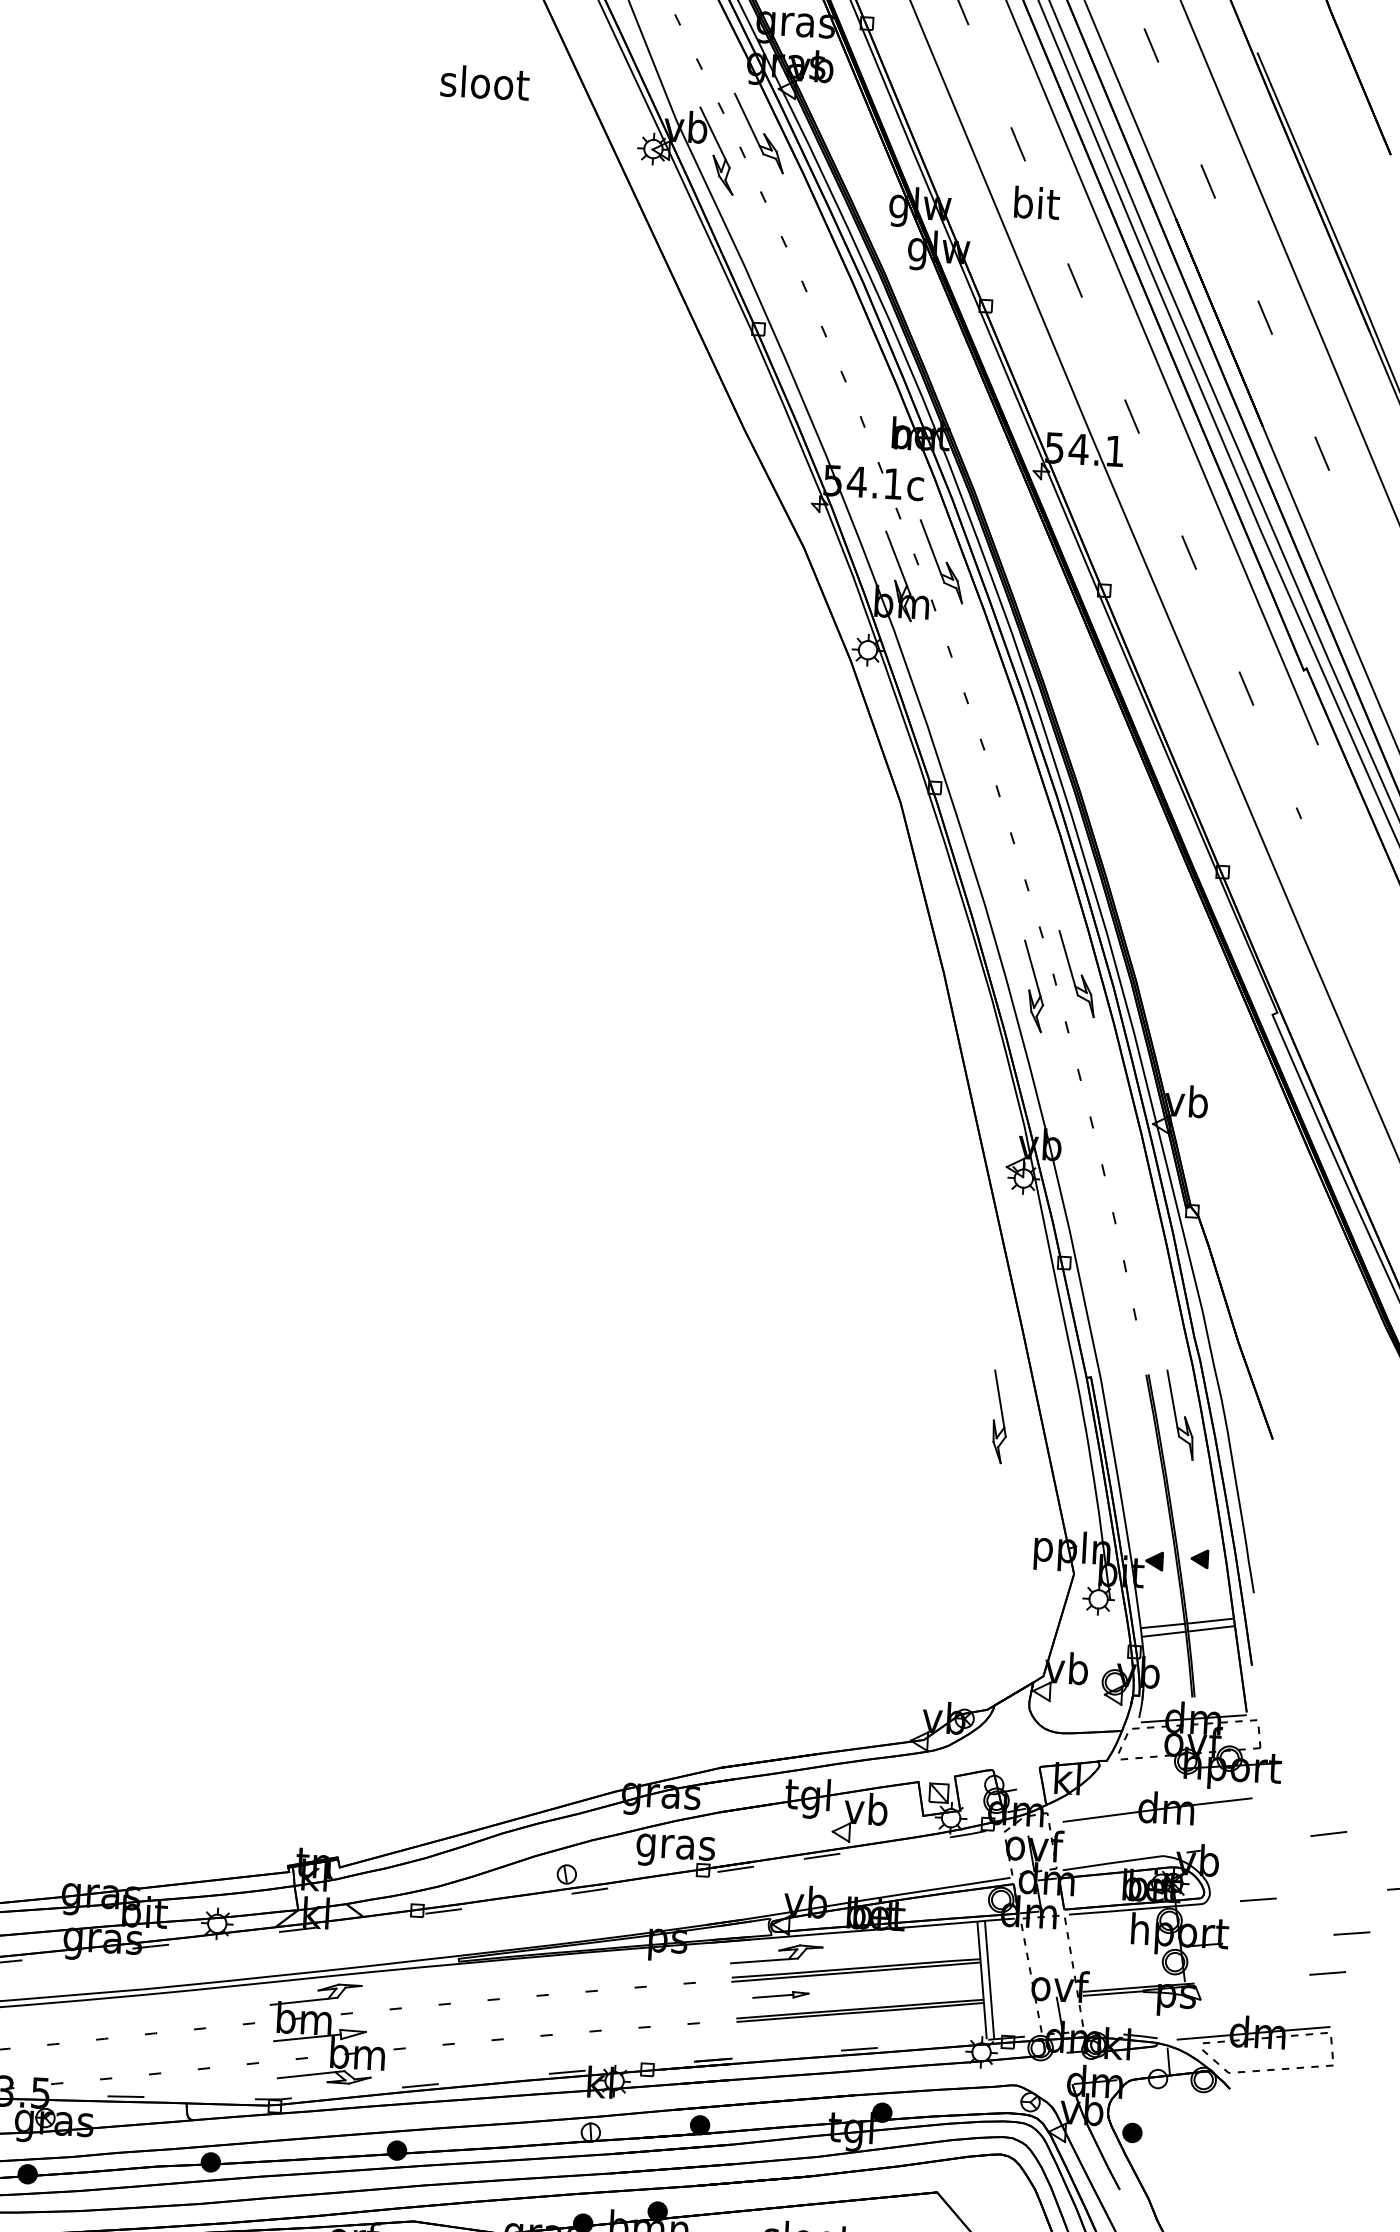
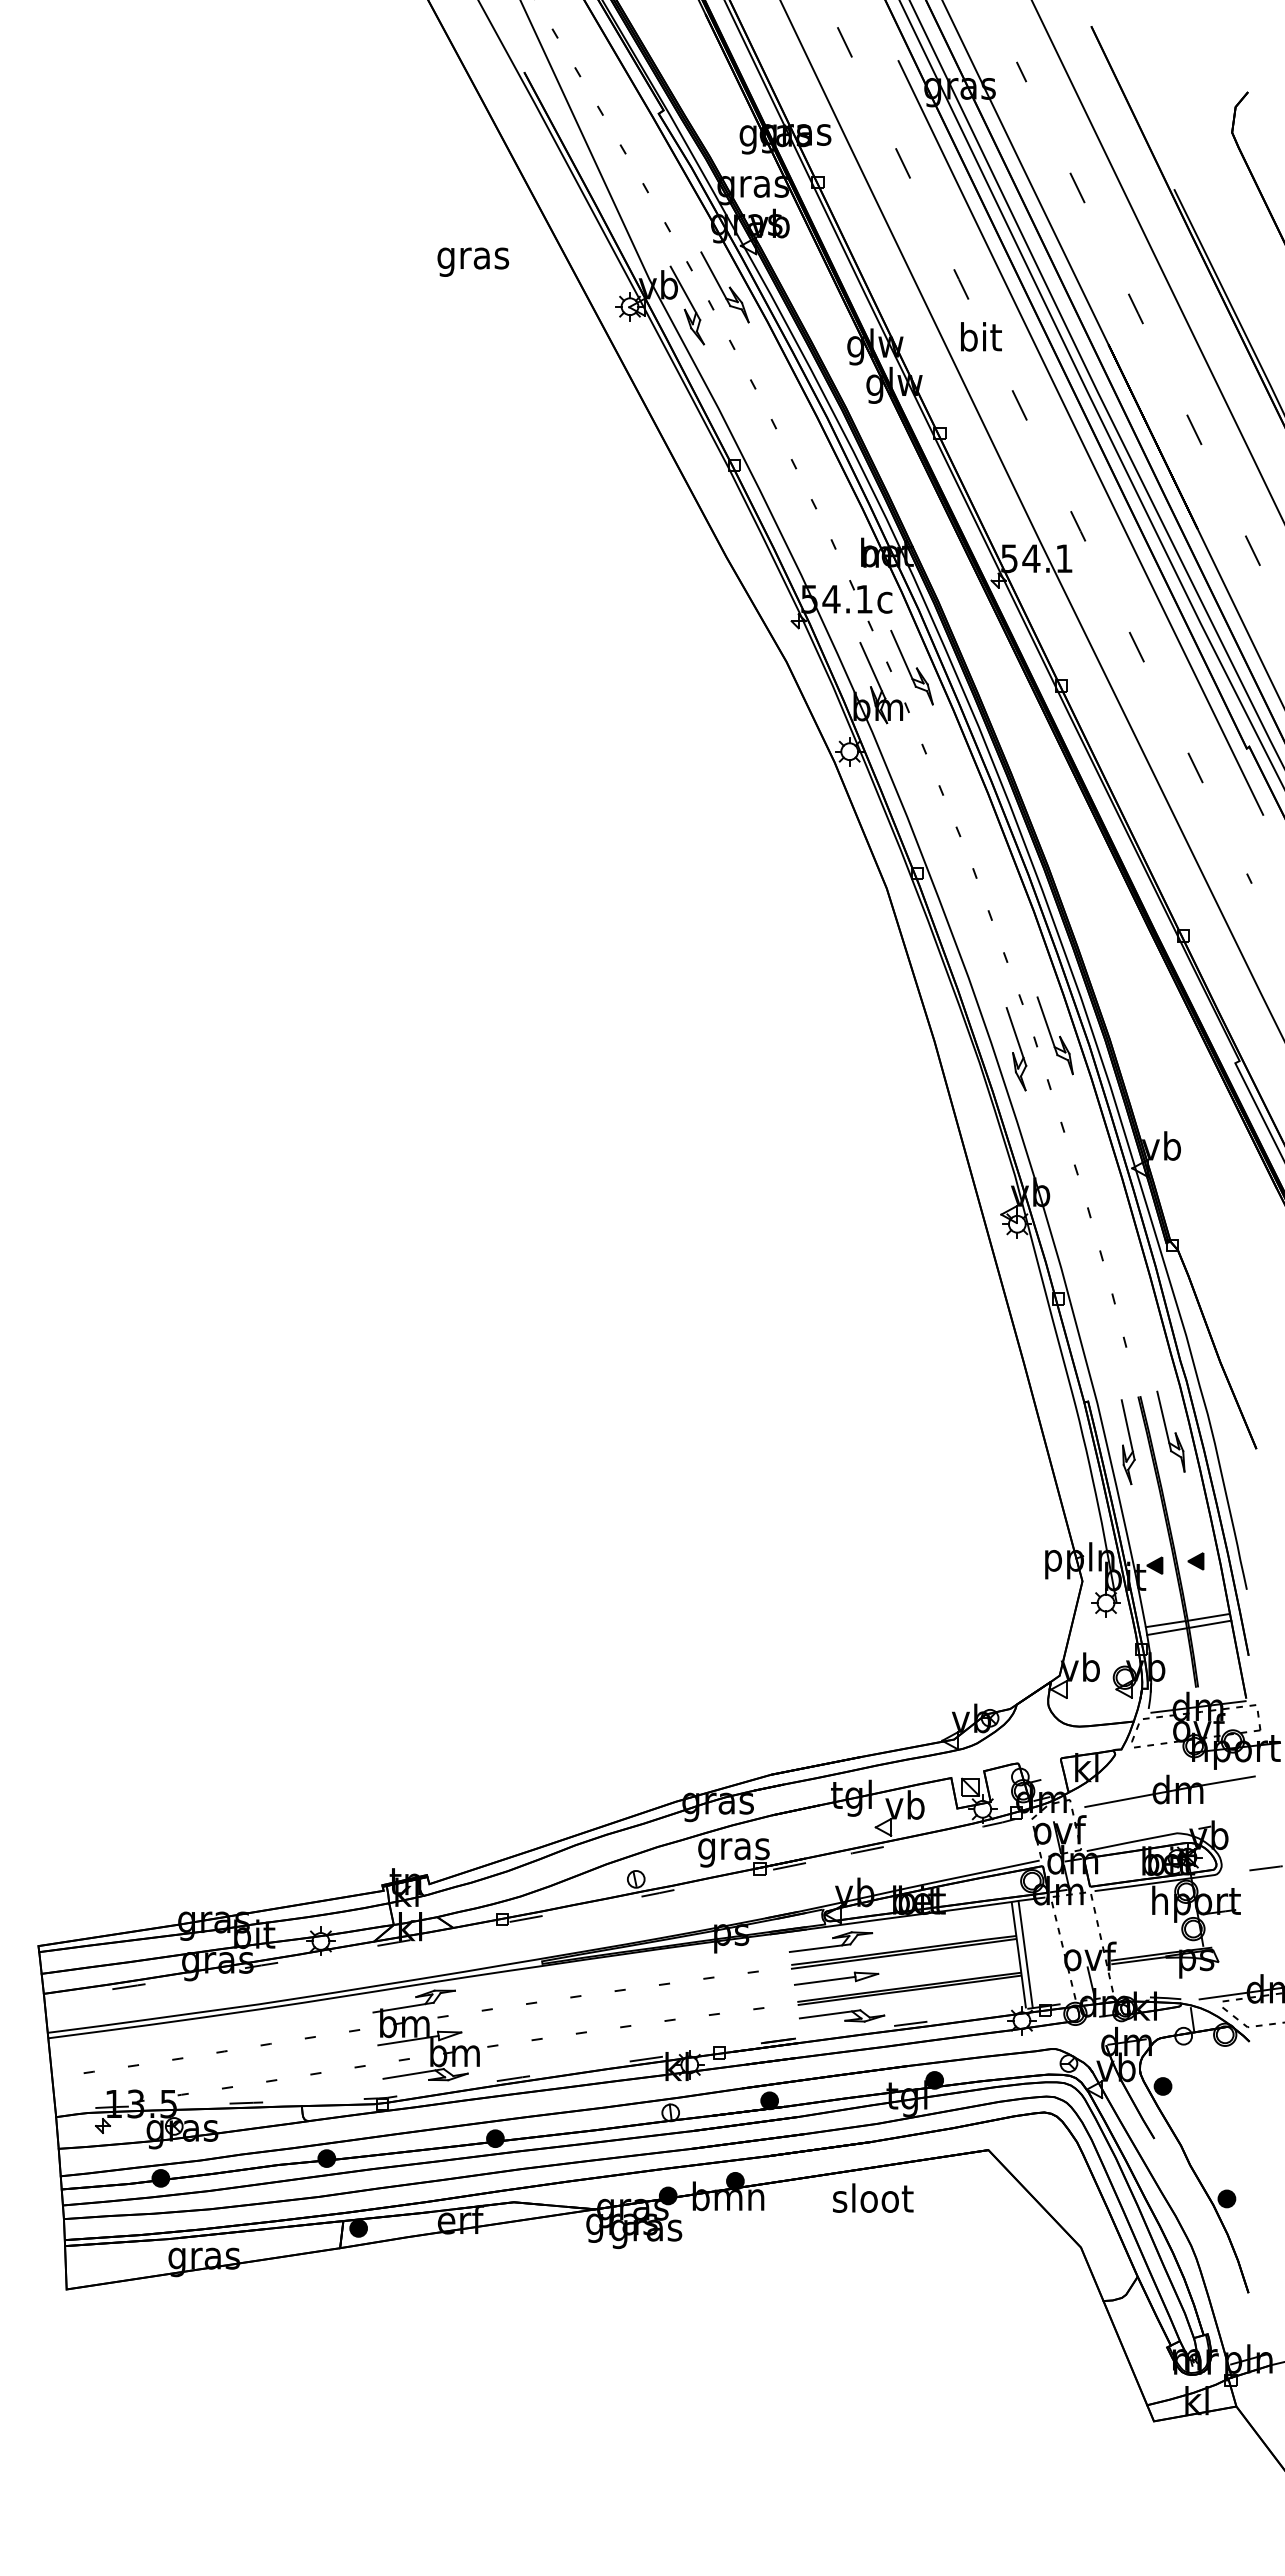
text: (484, 86) -> (473, 258), sloot -> gras
part: (998, 1417) -> (1127, 1442), moved
part: (780, 1995) -> (836, 1978), size x1.67
part: (785, 2036) -> (842, 2015), added

